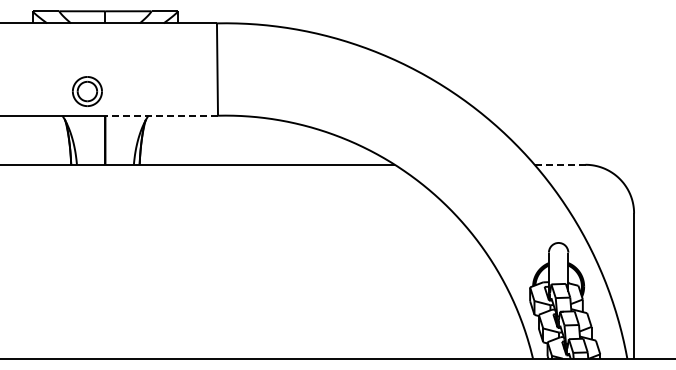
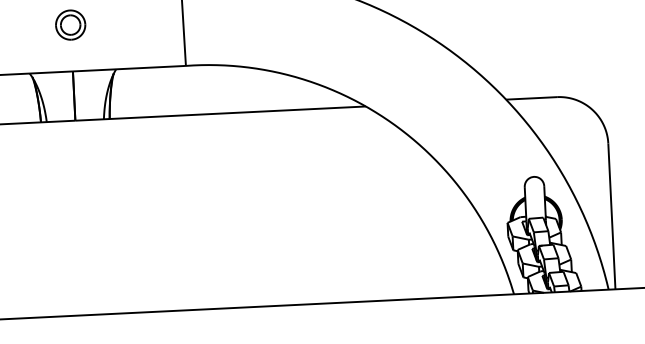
part: (87, 91) -> (70, 25), moved
line: (161, 115) -> (129, 68), dashed -> solid
line: (560, 164) -> (532, 98), dashed -> solid

